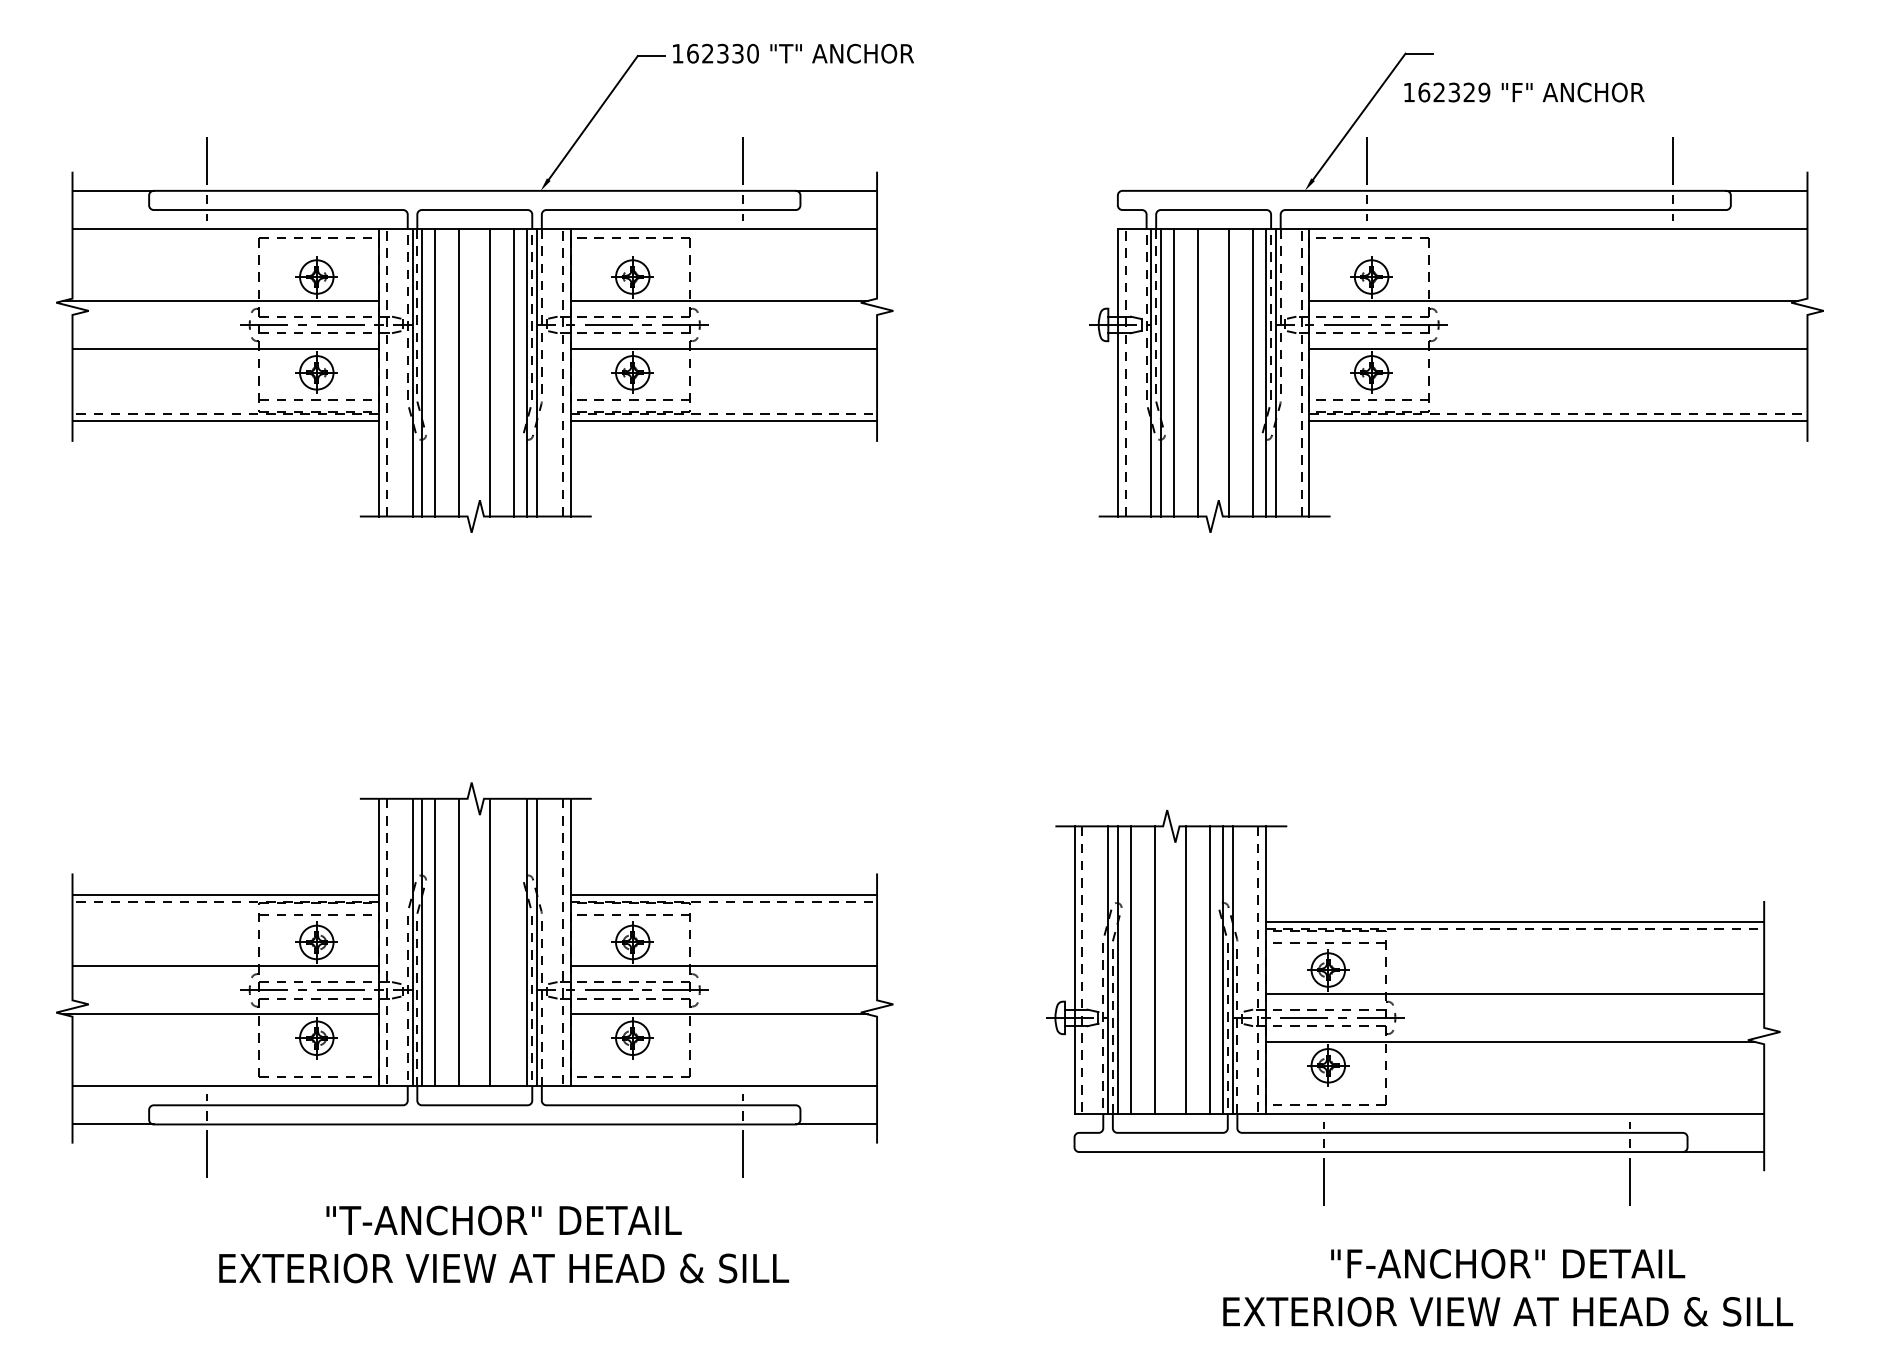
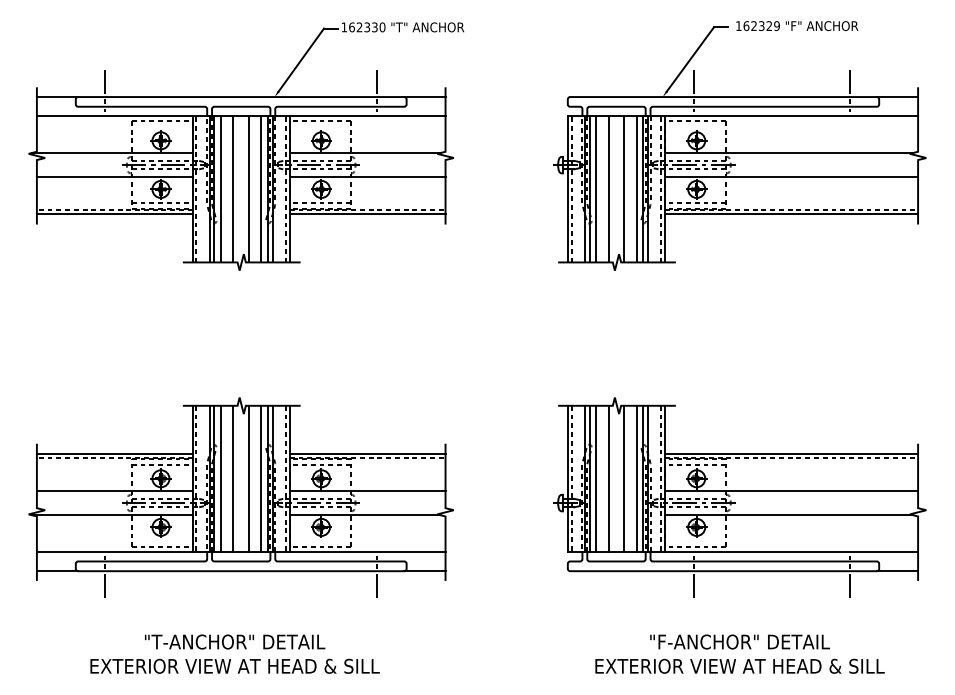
text: (1524, 93) -> (797, 26), moved
line: (514, 941) -> (261, 478), added
part: (1412, 1006) -> (739, 497), moved
text: (502, 1243) -> (234, 653), moved
text: (1507, 1286) -> (739, 653), moved

